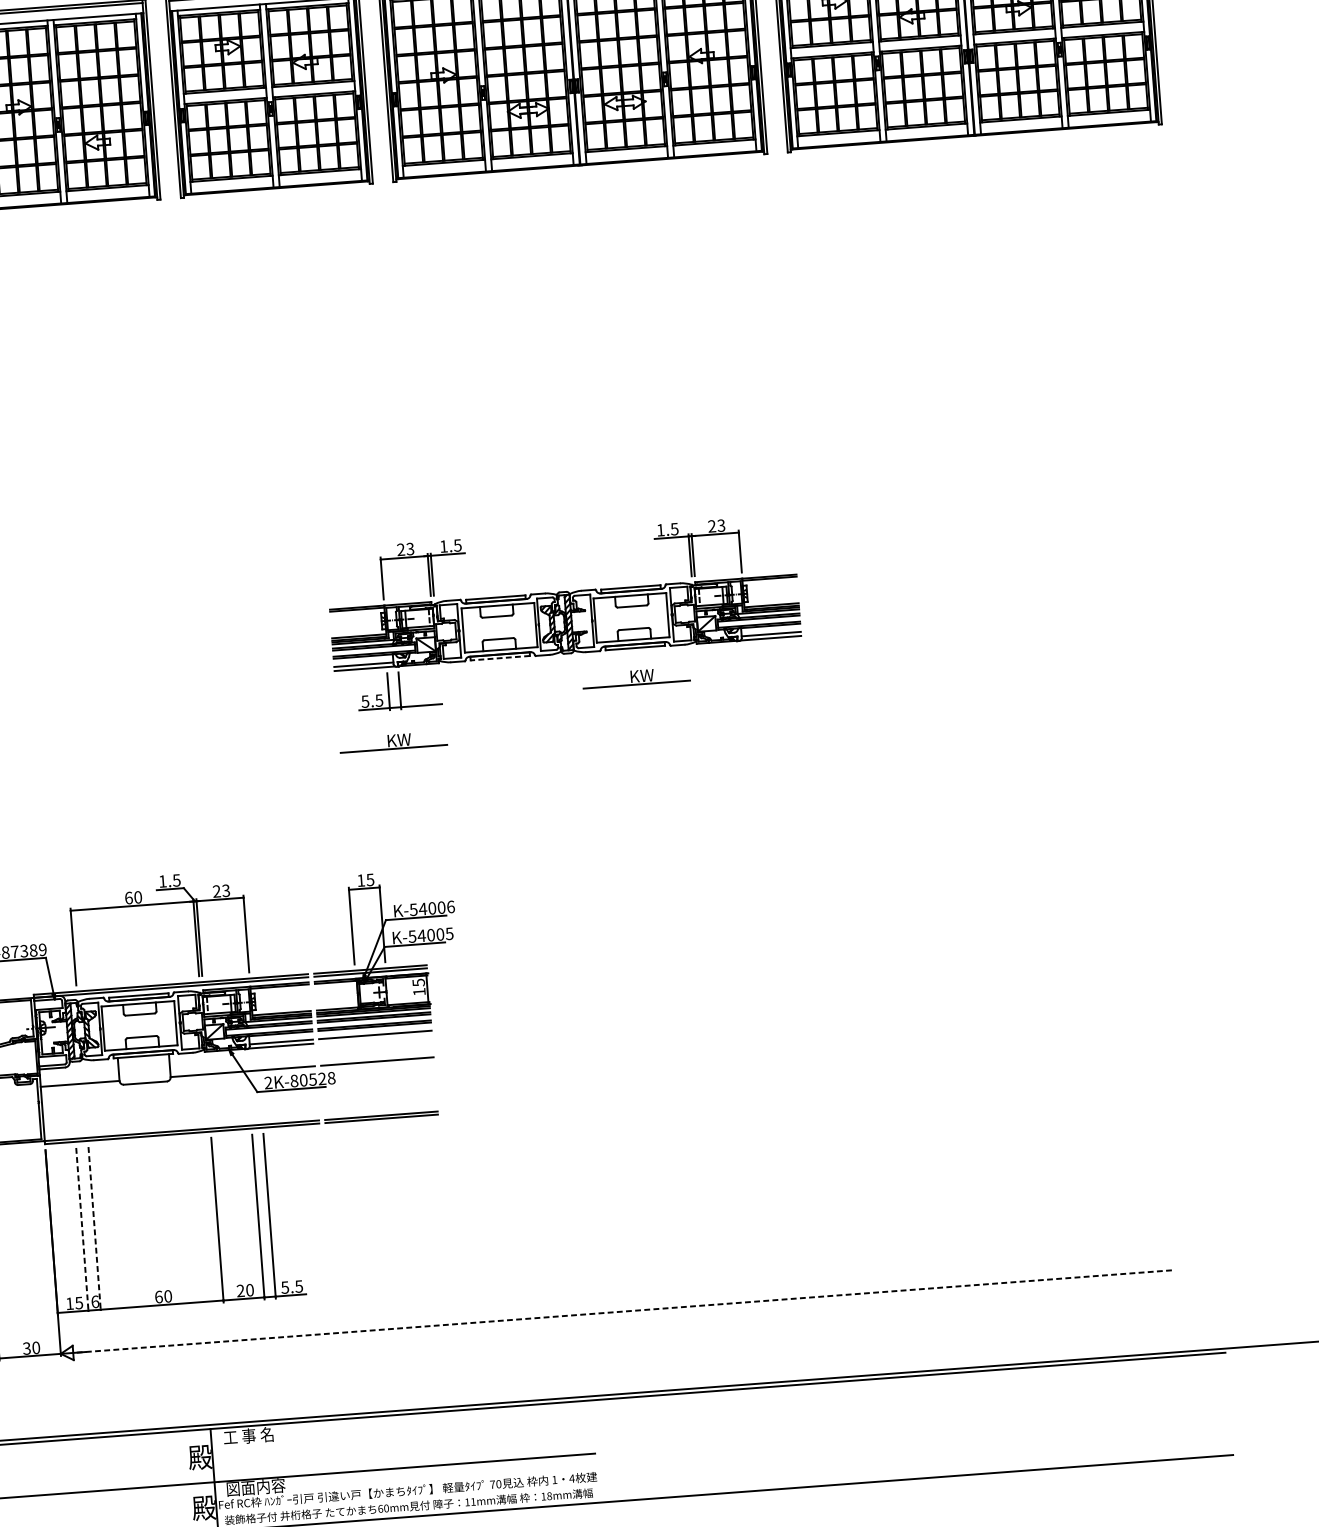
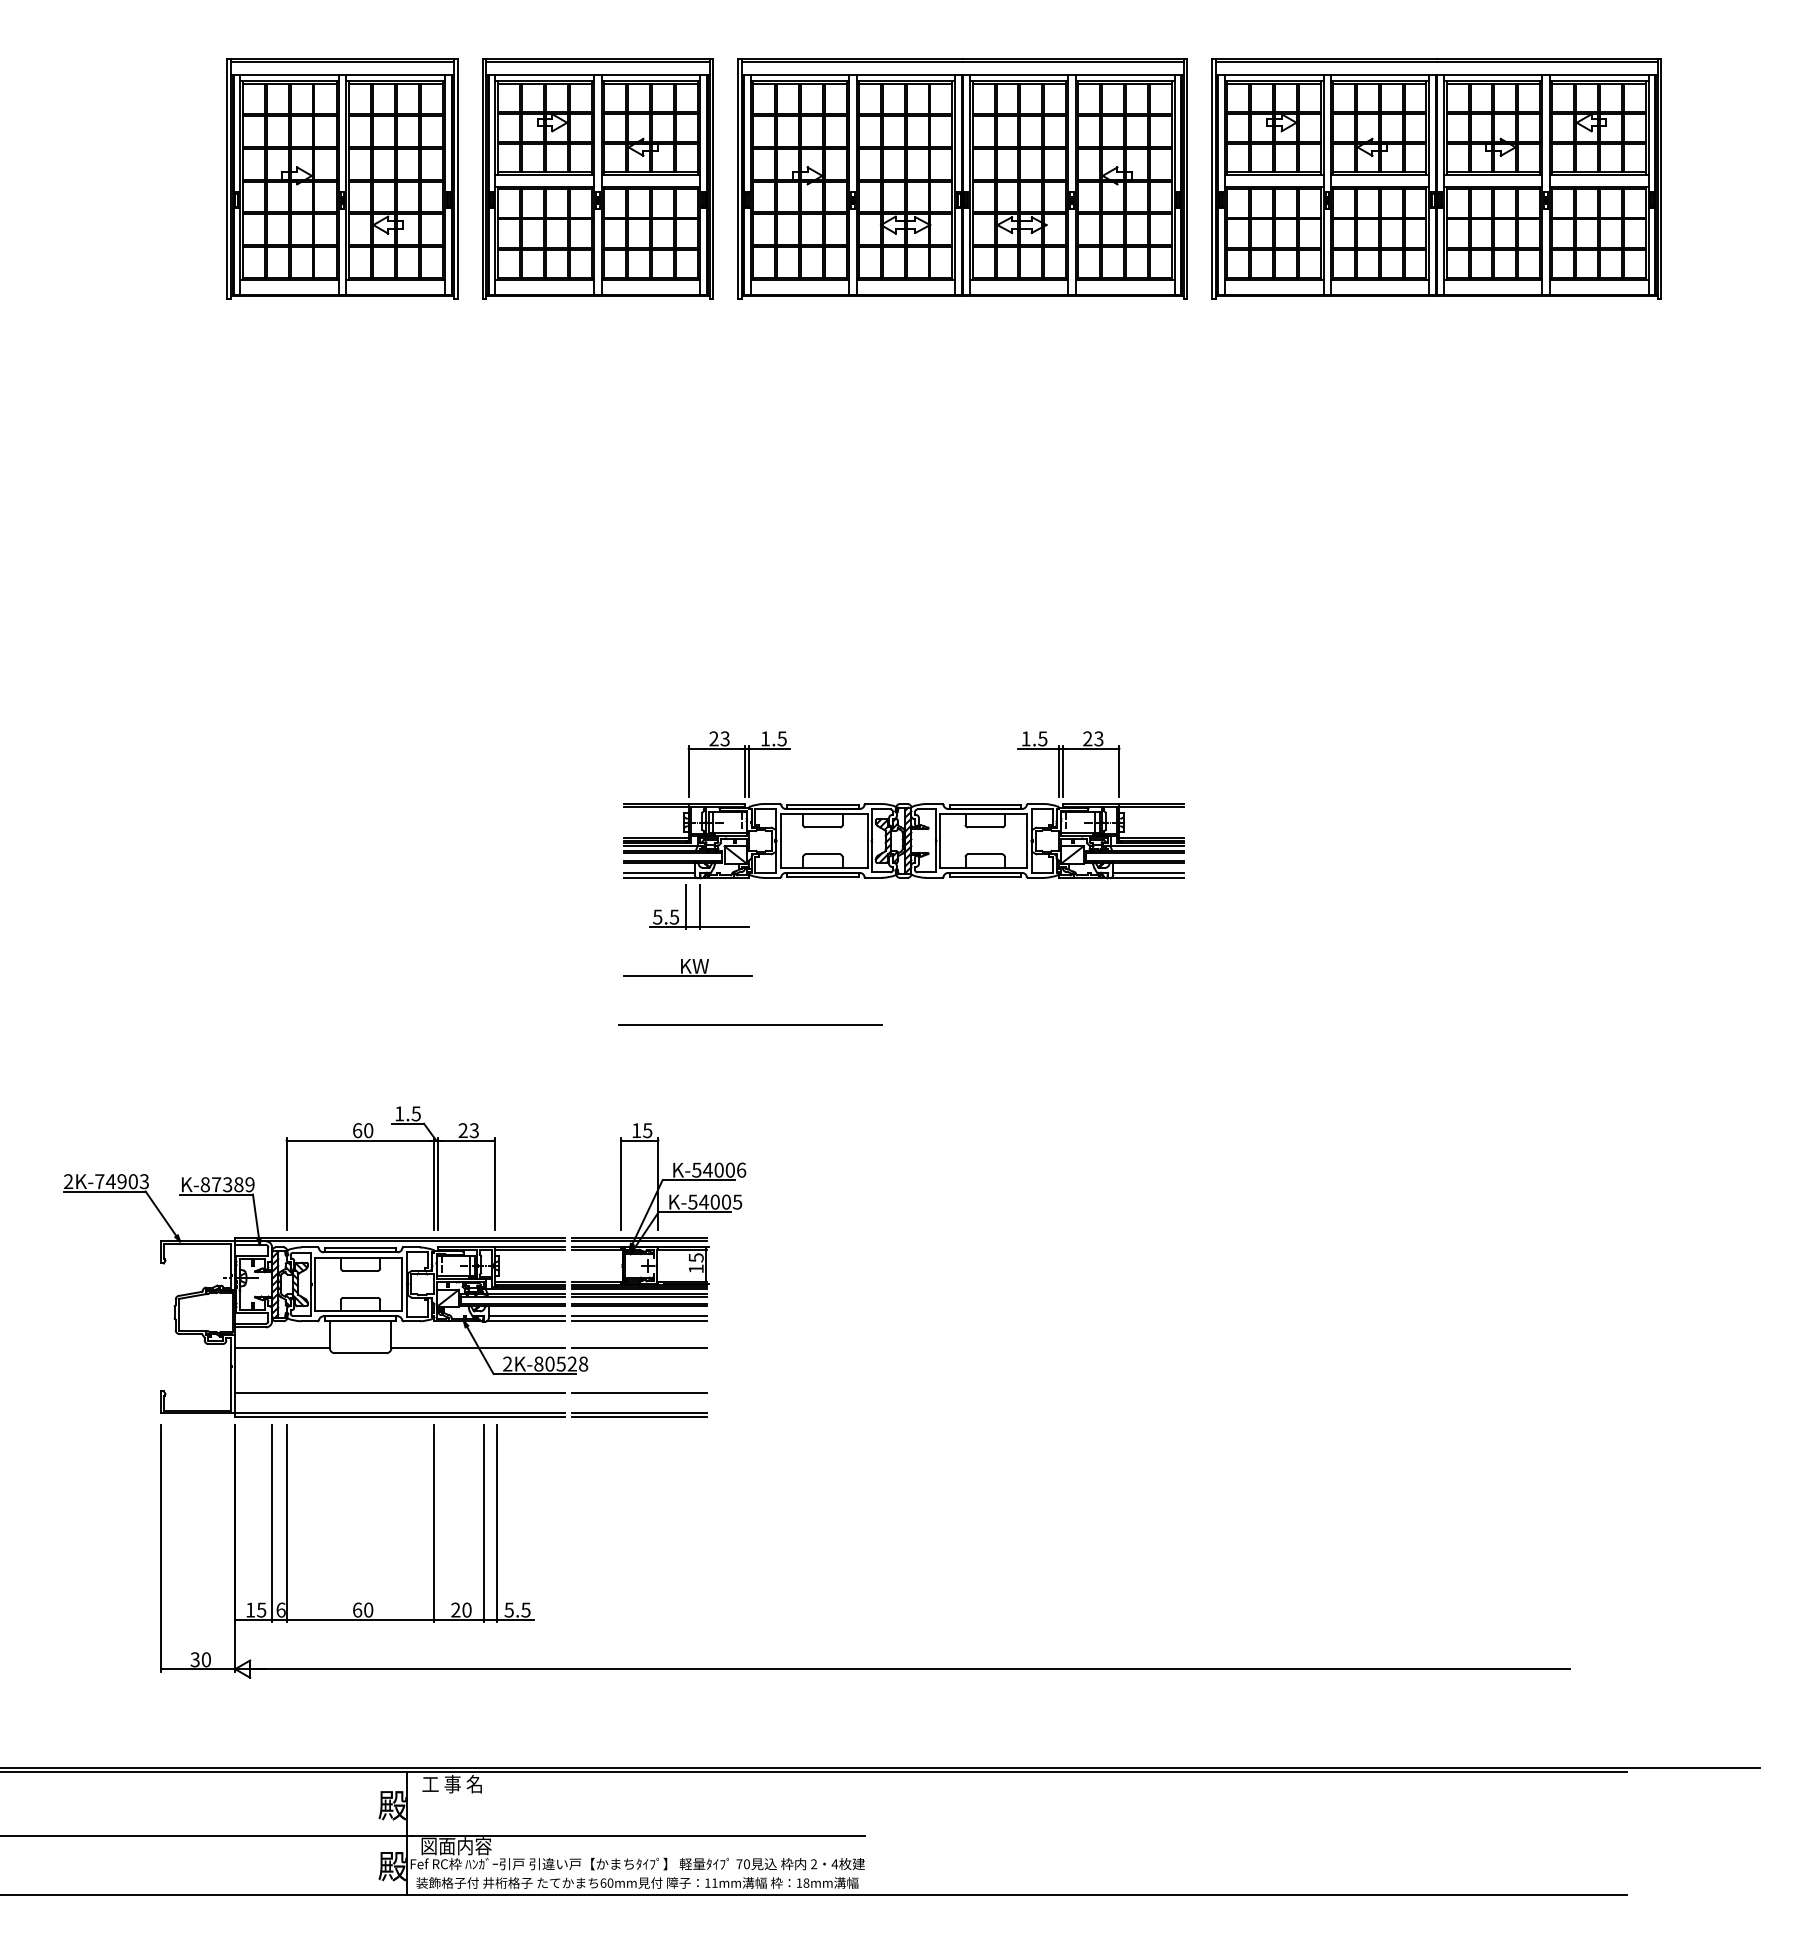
line: (499, 658) -> (822, 877), dashed -> solid
part: (636, 677) -> (983, 912), removed
line: (449, 786) -> (750, 1025), added
line: (375, 1039) -> (639, 1321), added
line: (379, 1098) -> (639, 1392), added
line: (180, 1113) -> (399, 1392), added
line: (94, 1229) -> (286, 1523), dashed -> solid
line: (82, 1230) -> (272, 1523), dashed -> solid
line: (623, 1311) -> (911, 1669), dashed -> solid
text: (555, 1480) -> (814, 1864), 1 -> 2

